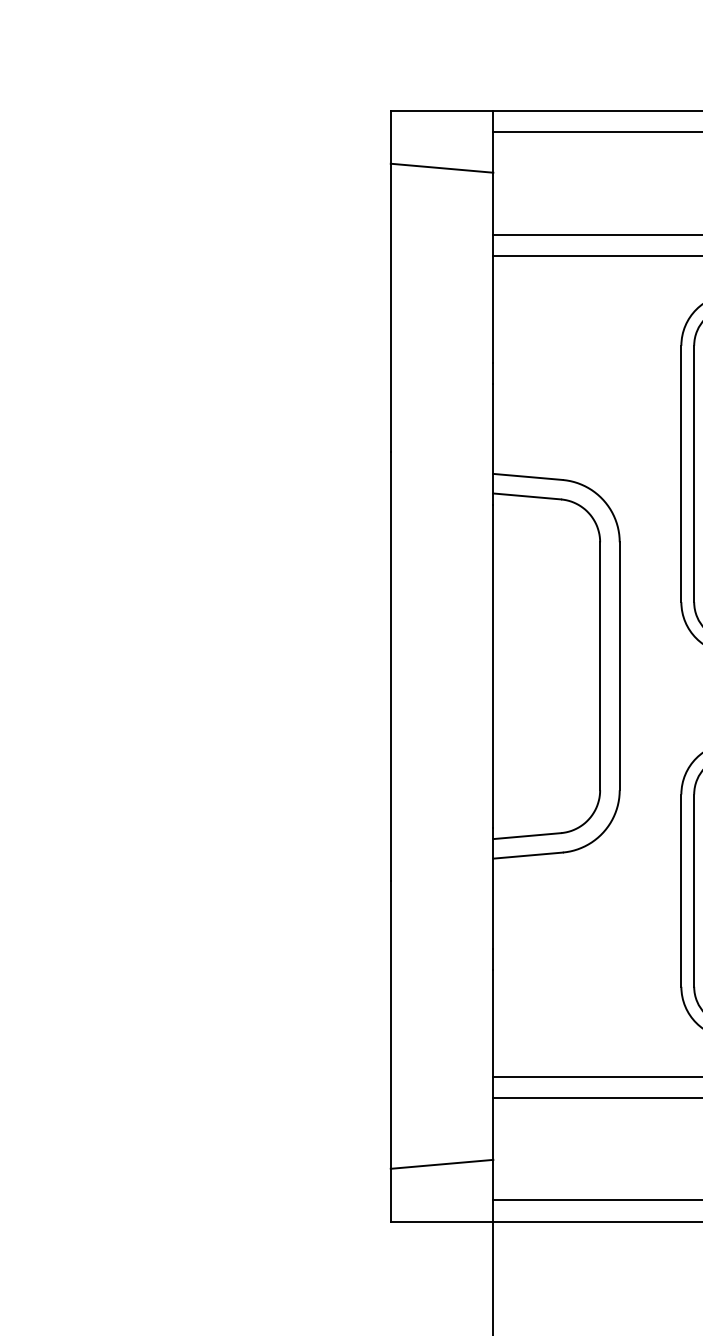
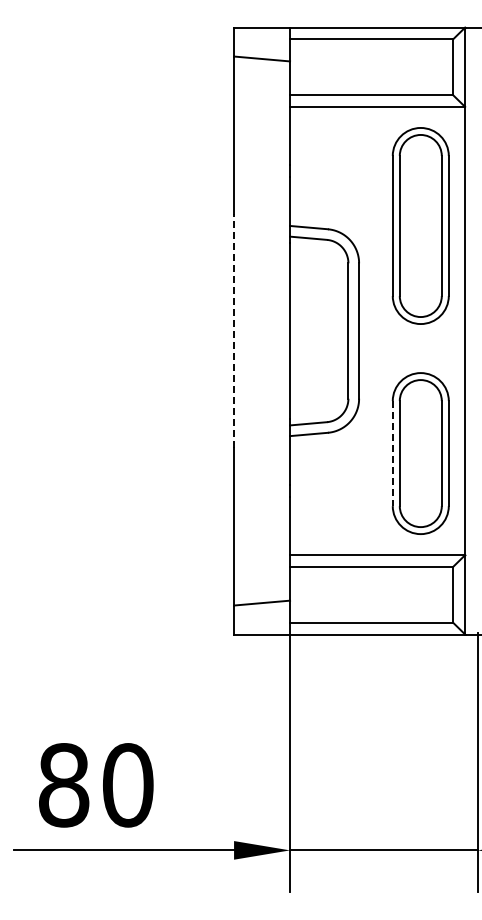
line: (391, 665) -> (234, 330), solid -> dashed
line: (680, 890) -> (392, 453), solid -> dashed

